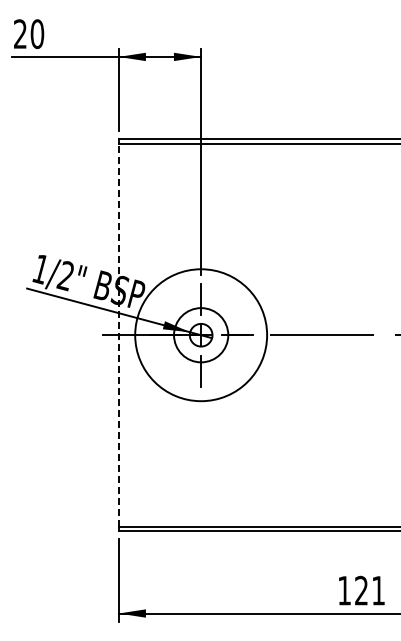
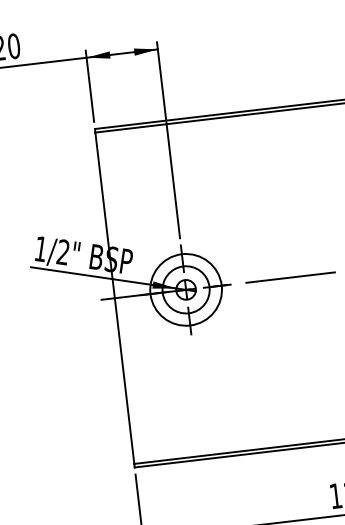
line: (118, 335) -> (114, 298), dashed -> solid
circle: (200, 335) -> (185, 290), size x0.62

